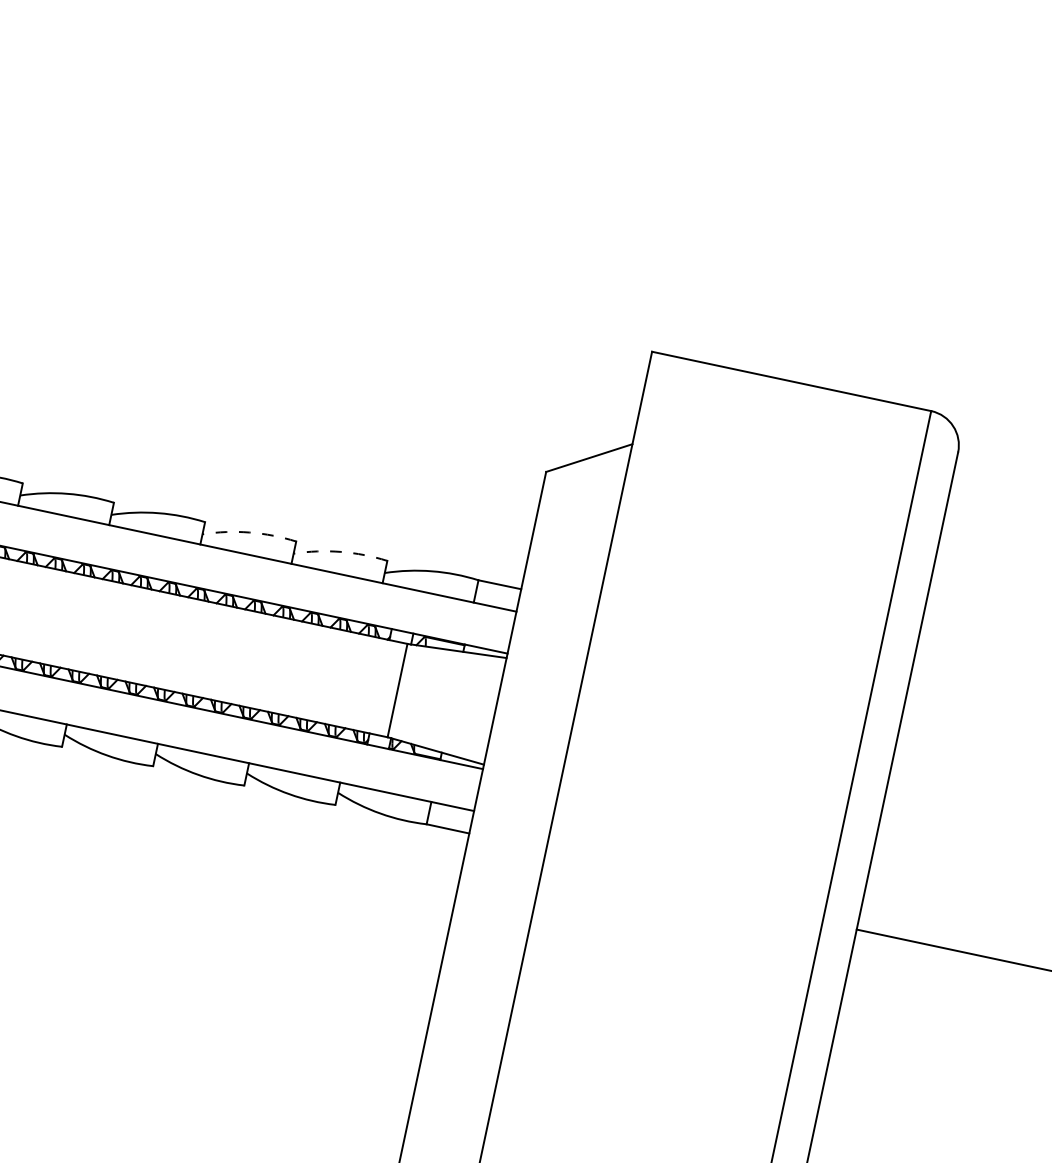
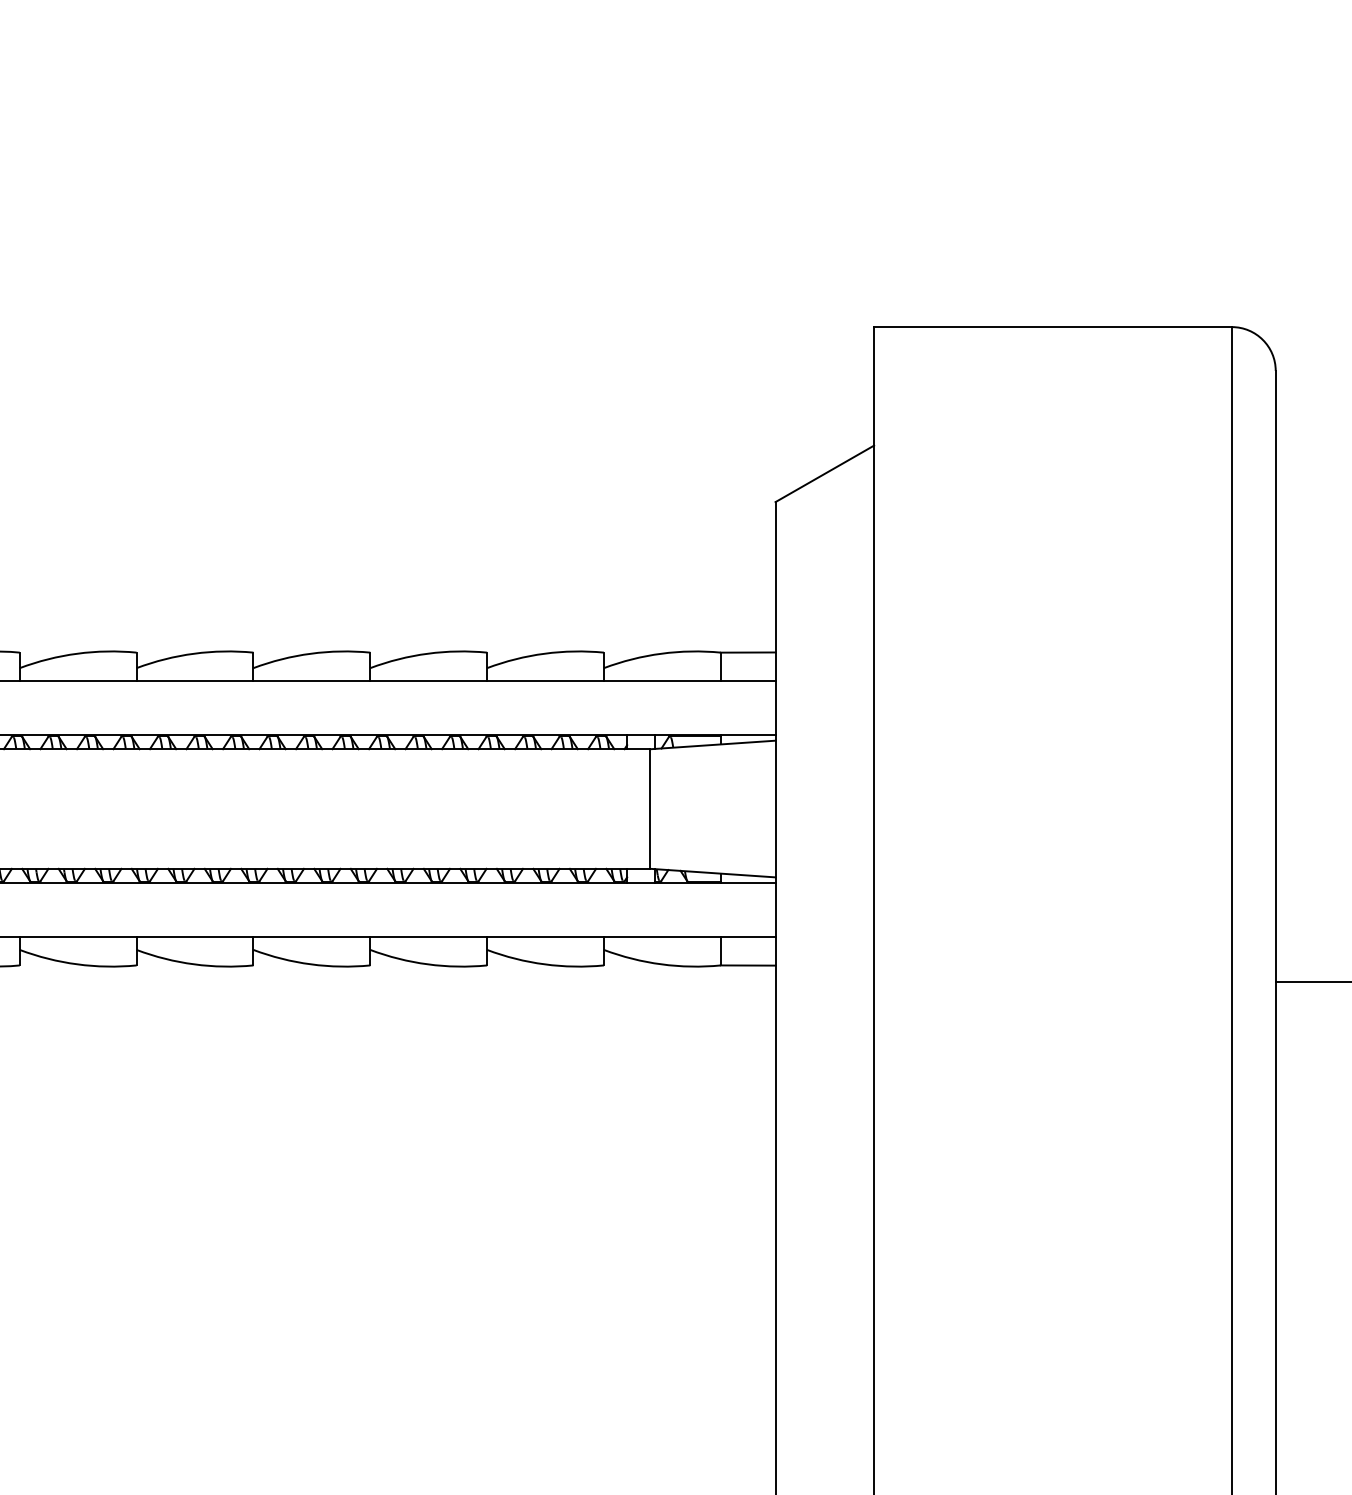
arc: (249, 532) -> (427, 653), dashed -> solid
arc: (340, 551) -> (544, 653), dashed -> solid

